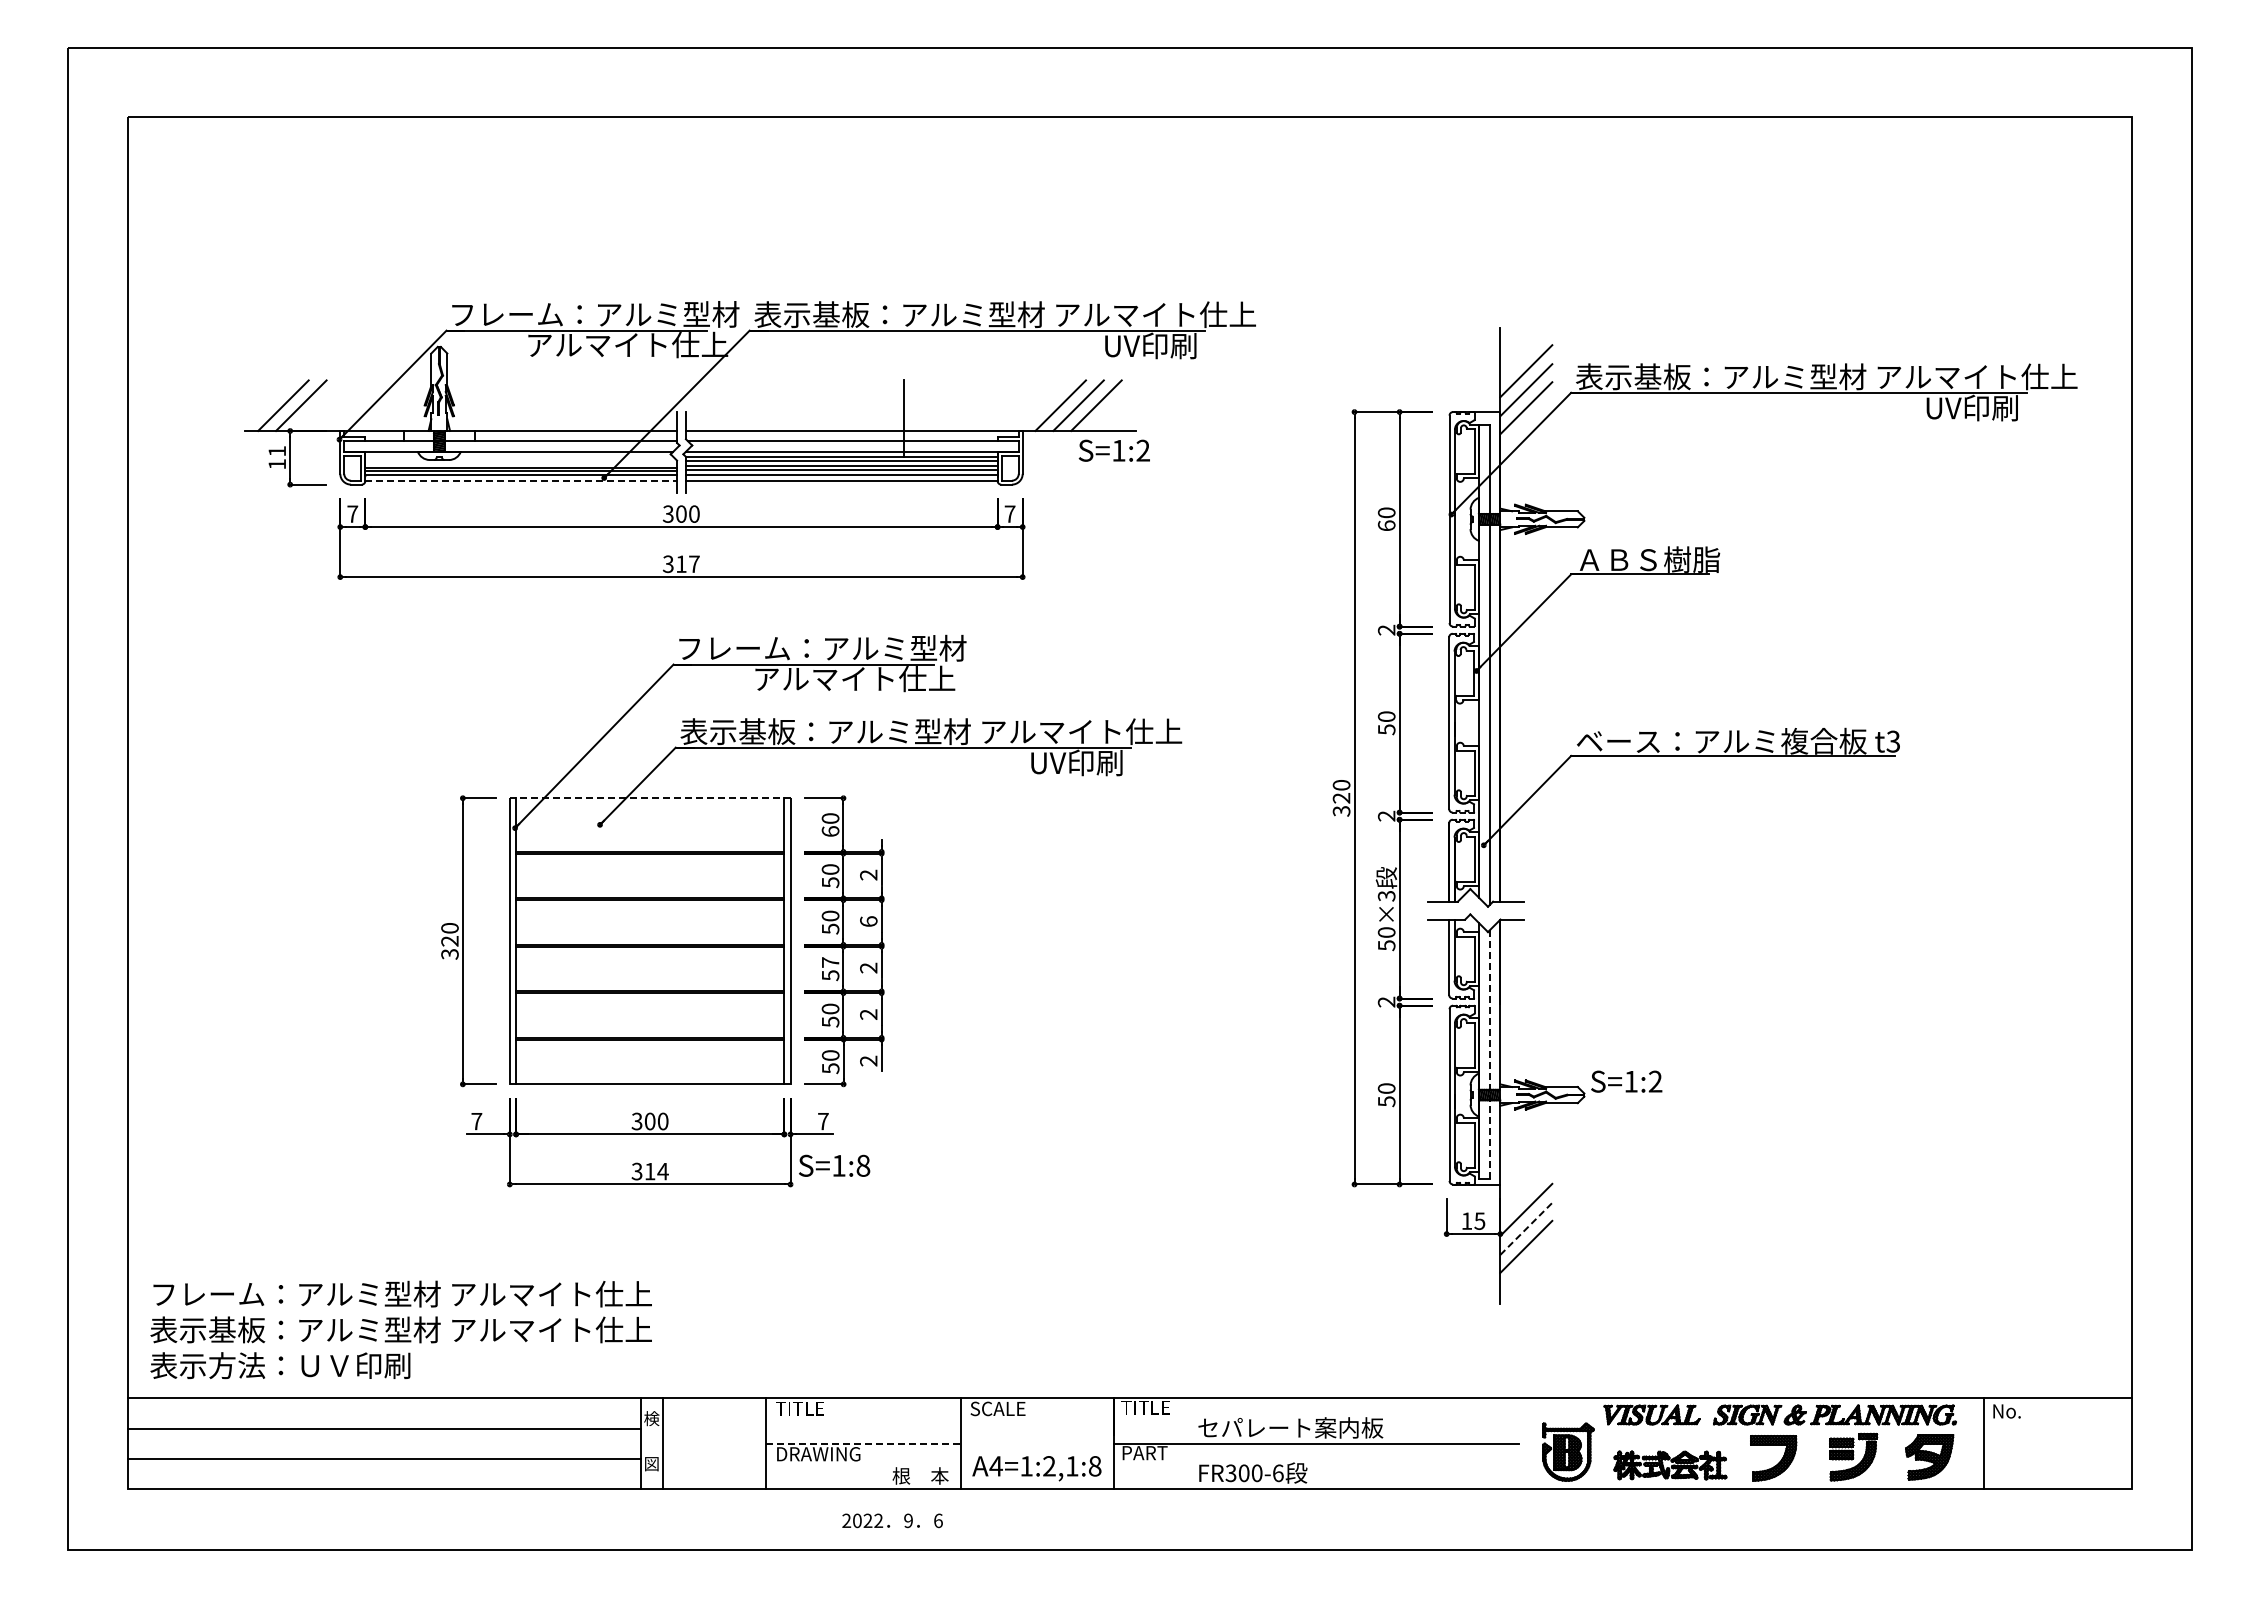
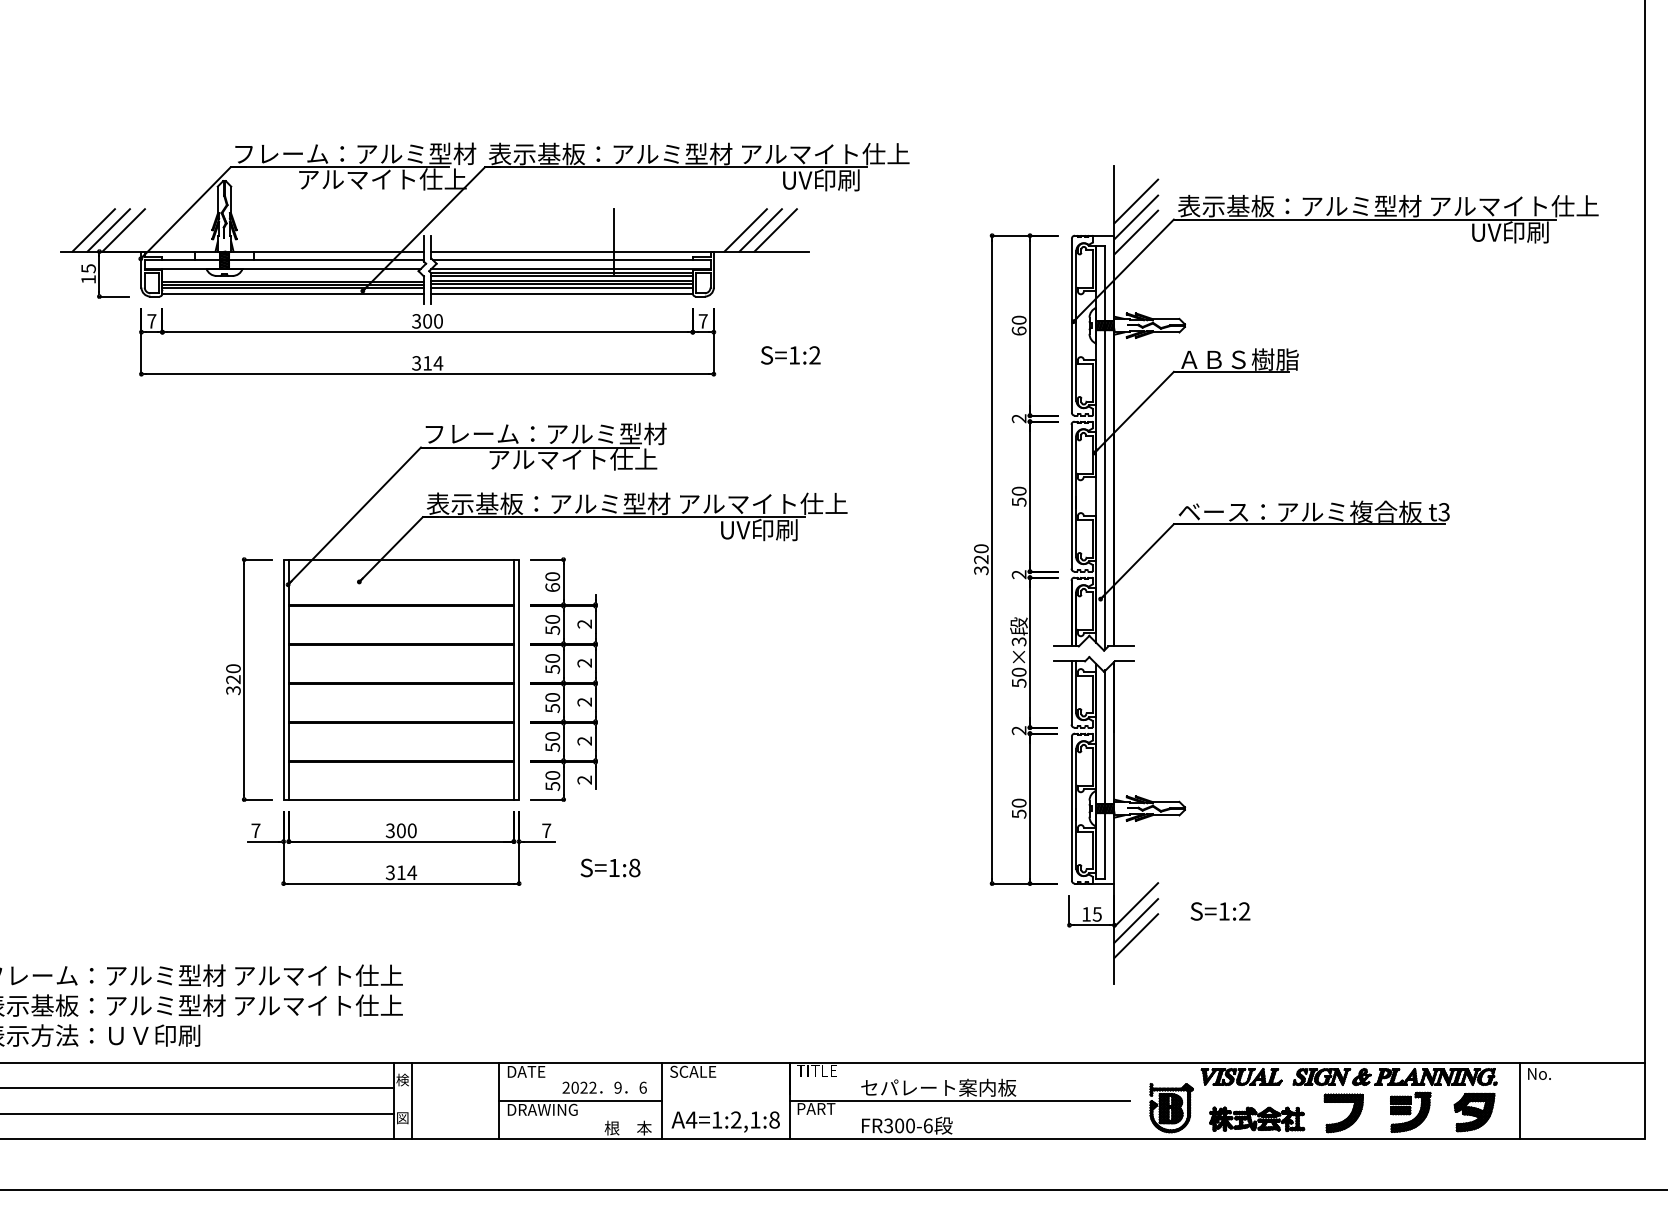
line: (318, 405) -> (123, 230), added
text: (1113, 450) -> (790, 355), moved
text: (277, 451) -> (88, 268), 11 -> 15
line: (521, 481) -> (293, 293), dashed -> solid
text: (694, 563) -> (438, 362), 317 -> 314
line: (649, 798) -> (400, 559), dashed -> solid
text: (868, 921) -> (584, 663), 6 -> 2
text: (830, 962) -> (552, 697), 57 -> 50
line: (1489, 1054) -> (1105, 774), dashed -> solid
text: (1626, 1081) -> (1220, 911), moved
text: (834, 1165) -> (610, 867), moved
line: (1526, 1228) -> (1136, 920), dashed -> solid
text: (799, 1408) -> (526, 1071), TITLE -> DATE
line: (864, 1443) -> (581, 1100), dashed -> solid
text: (892, 1520) -> (604, 1087), moved

